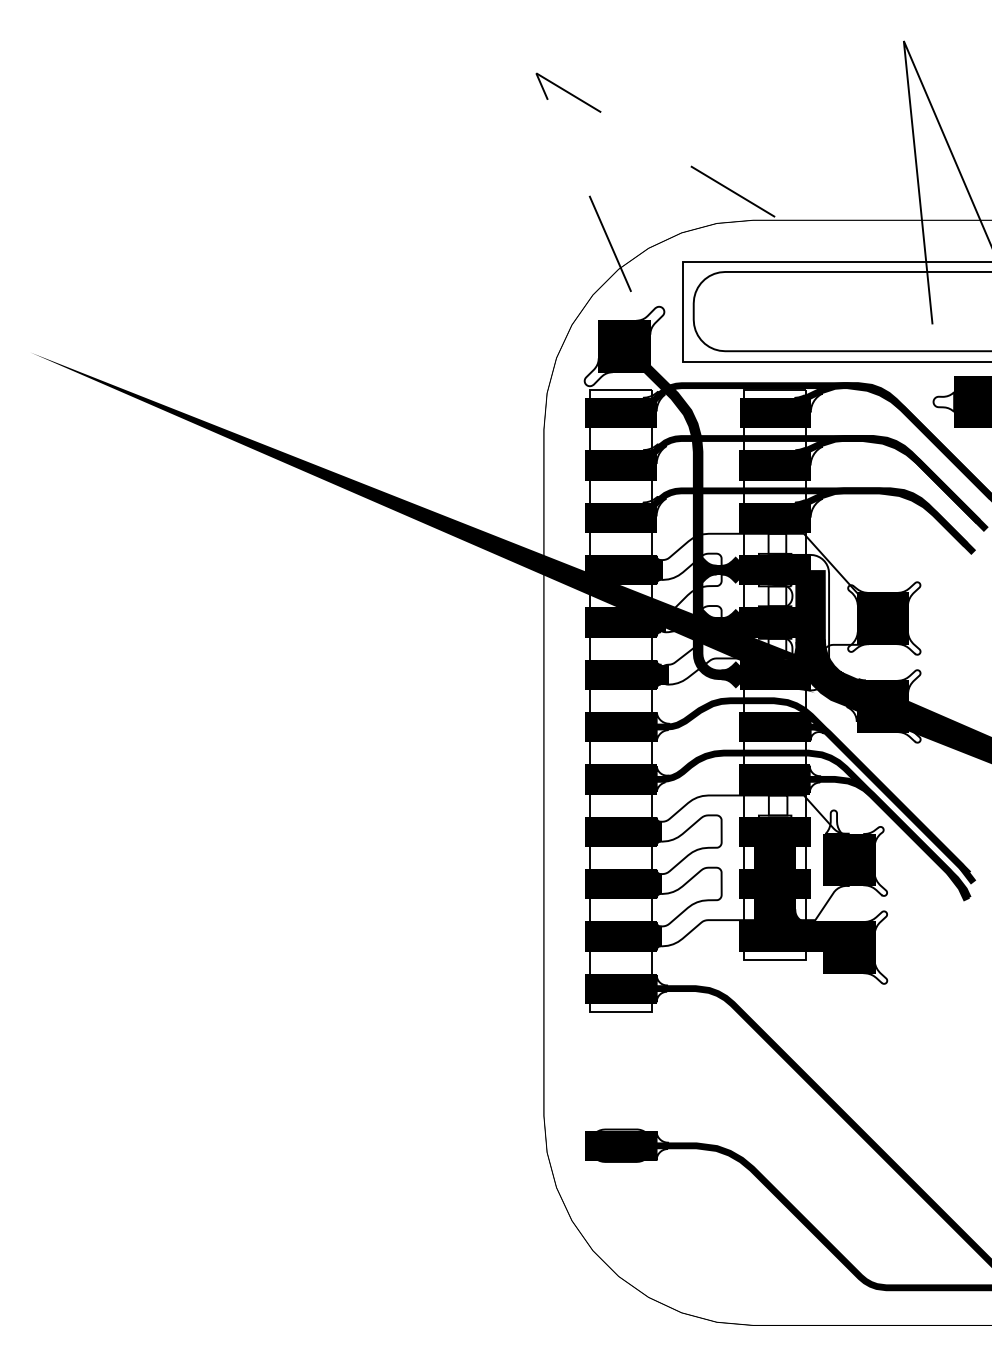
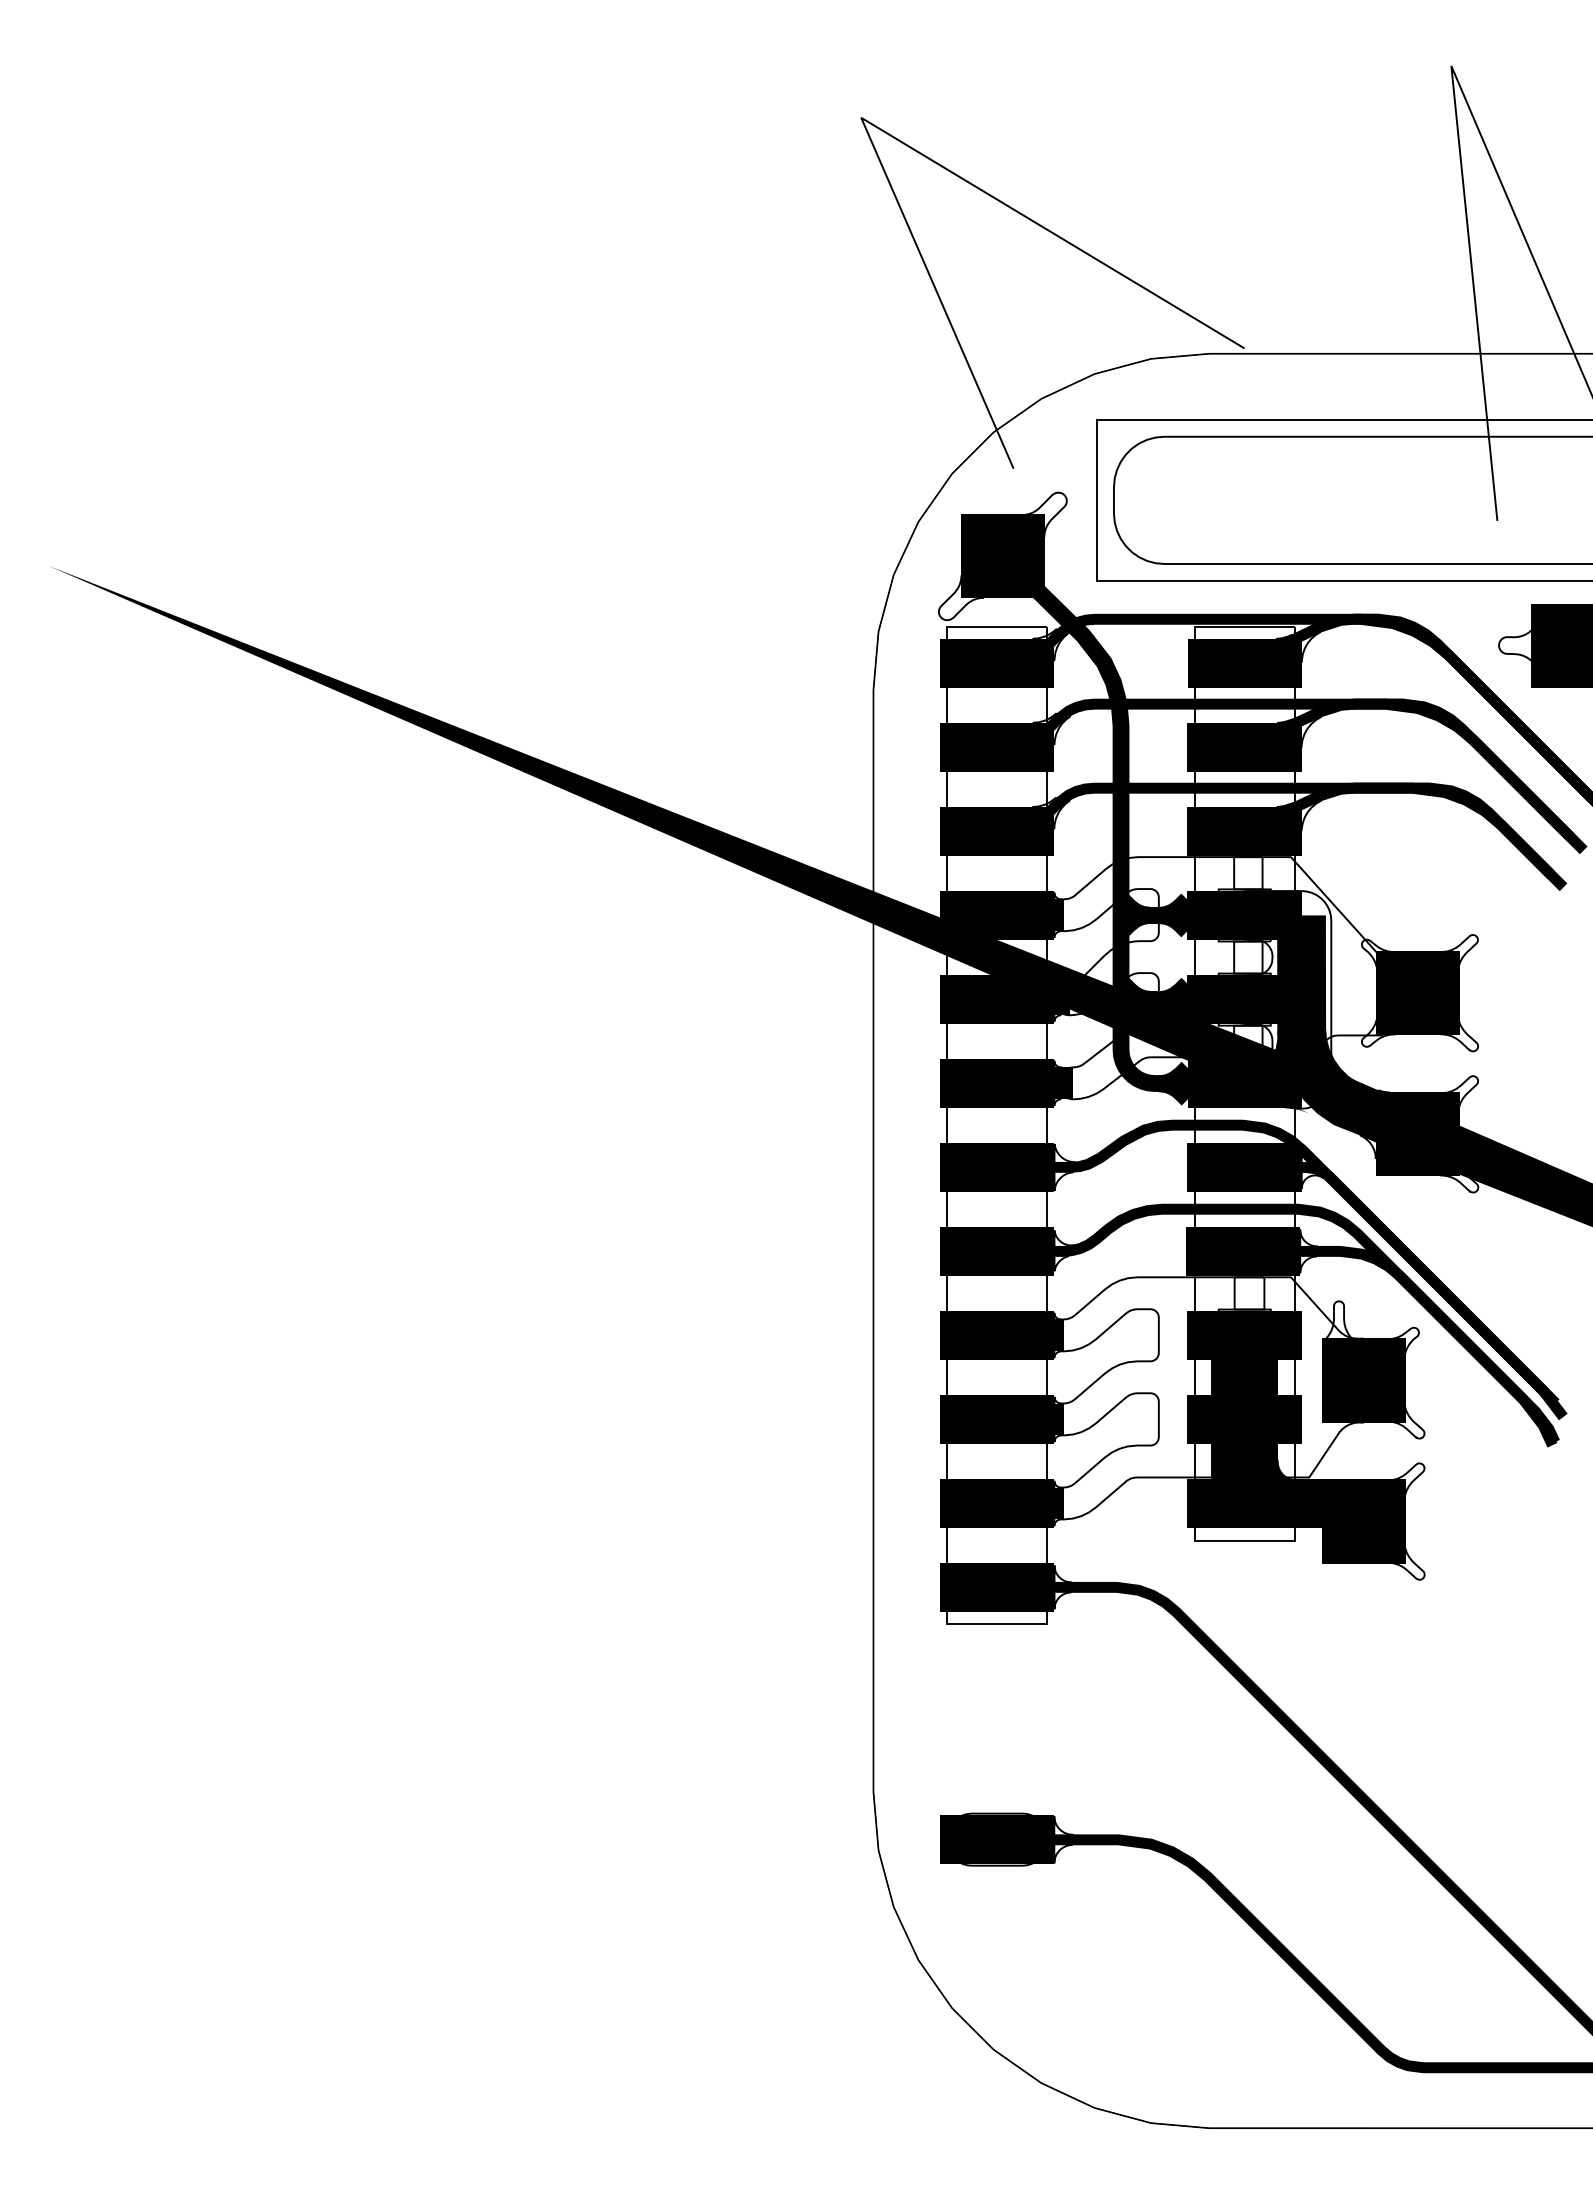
line: (553, 83) -> (888, 134), dashed -> solid

